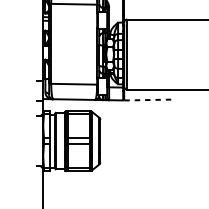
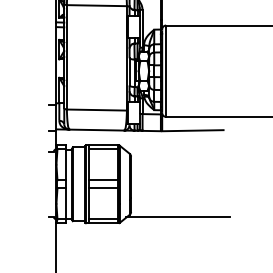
line: (147, 99) -> (192, 130), dashed -> solid
line: (136, 166) -> (178, 217), added

